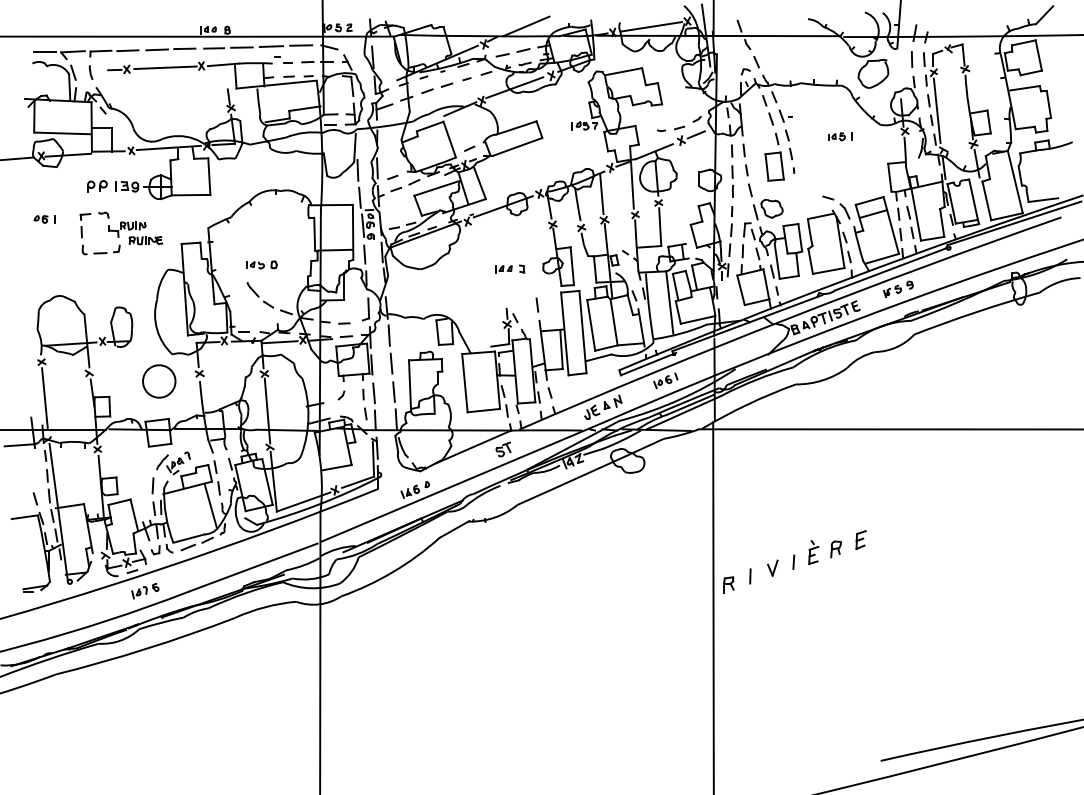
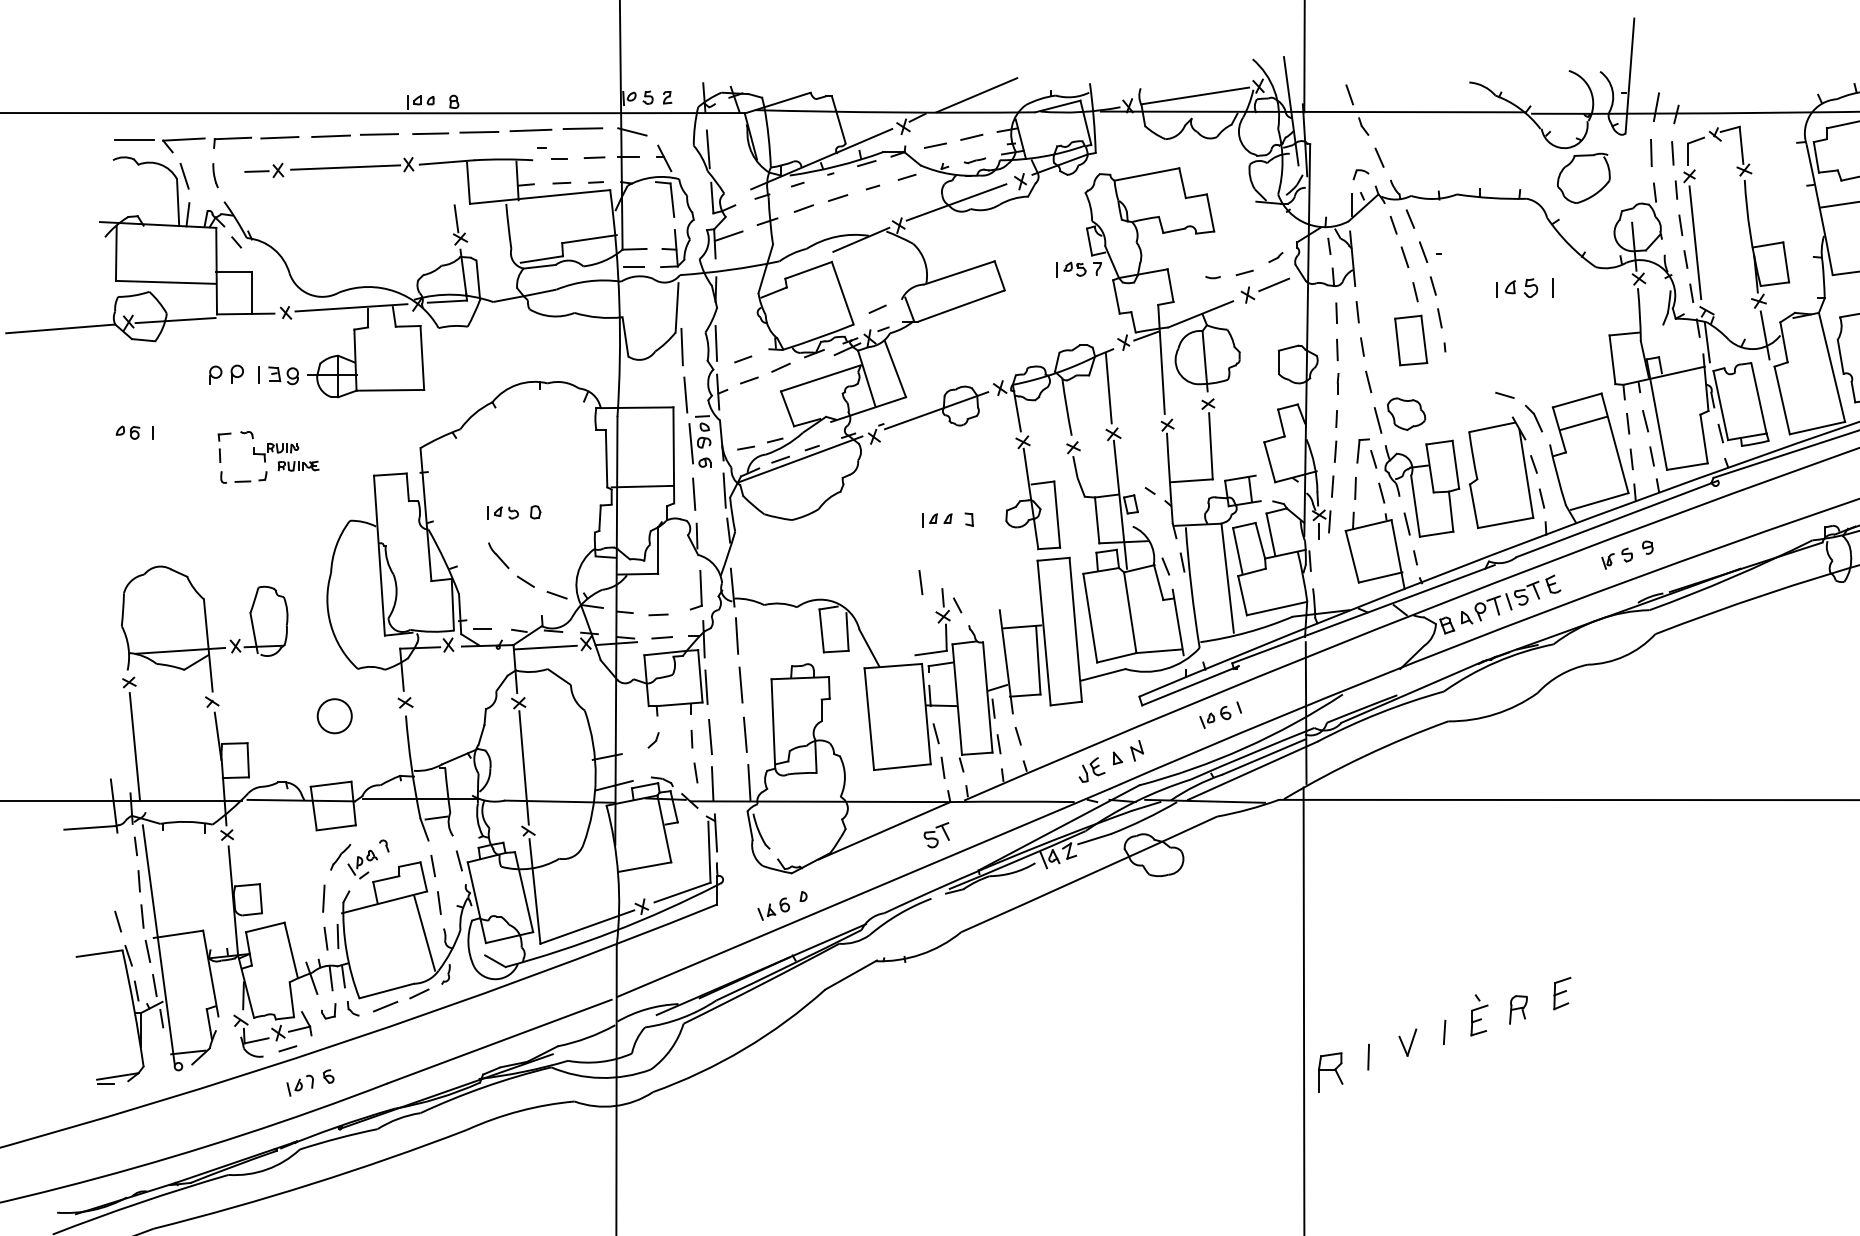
part: (840, 136) -> (1526, 287), size x1.4
part: (121, 233) -> (268, 457), size x0.7
line: (537, 304) -> (921, 581), moved
circle: (159, 381) -> (335, 716), size x0.6
part: (728, 584) -> (1330, 1071), size x1.4

